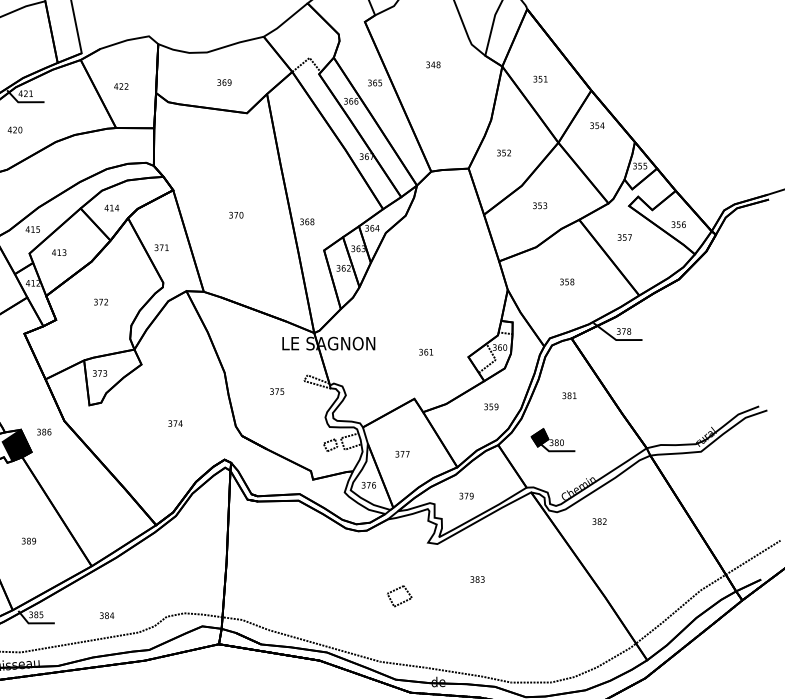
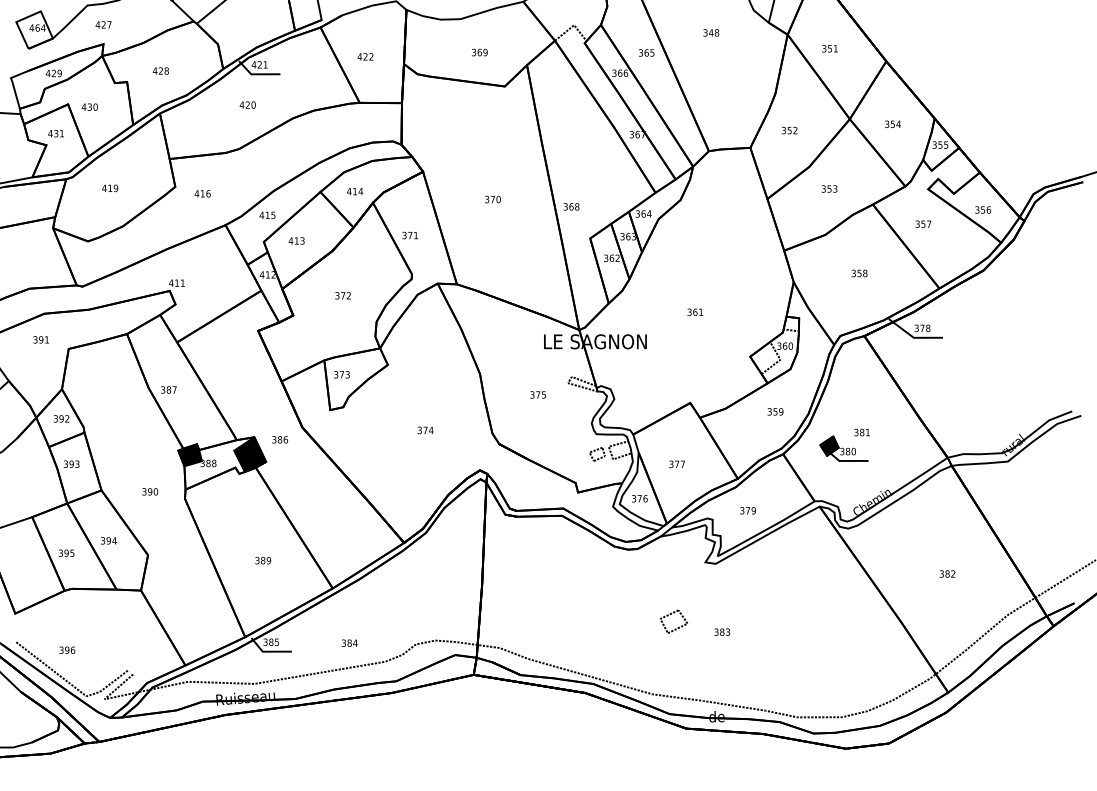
text: (596, 124) -> (892, 123), moved
text: (426, 351) -> (695, 311), moved
text: (568, 395) -> (861, 432), moved
text: (599, 521) -> (947, 573), moved
text: (477, 578) -> (722, 631), moved

